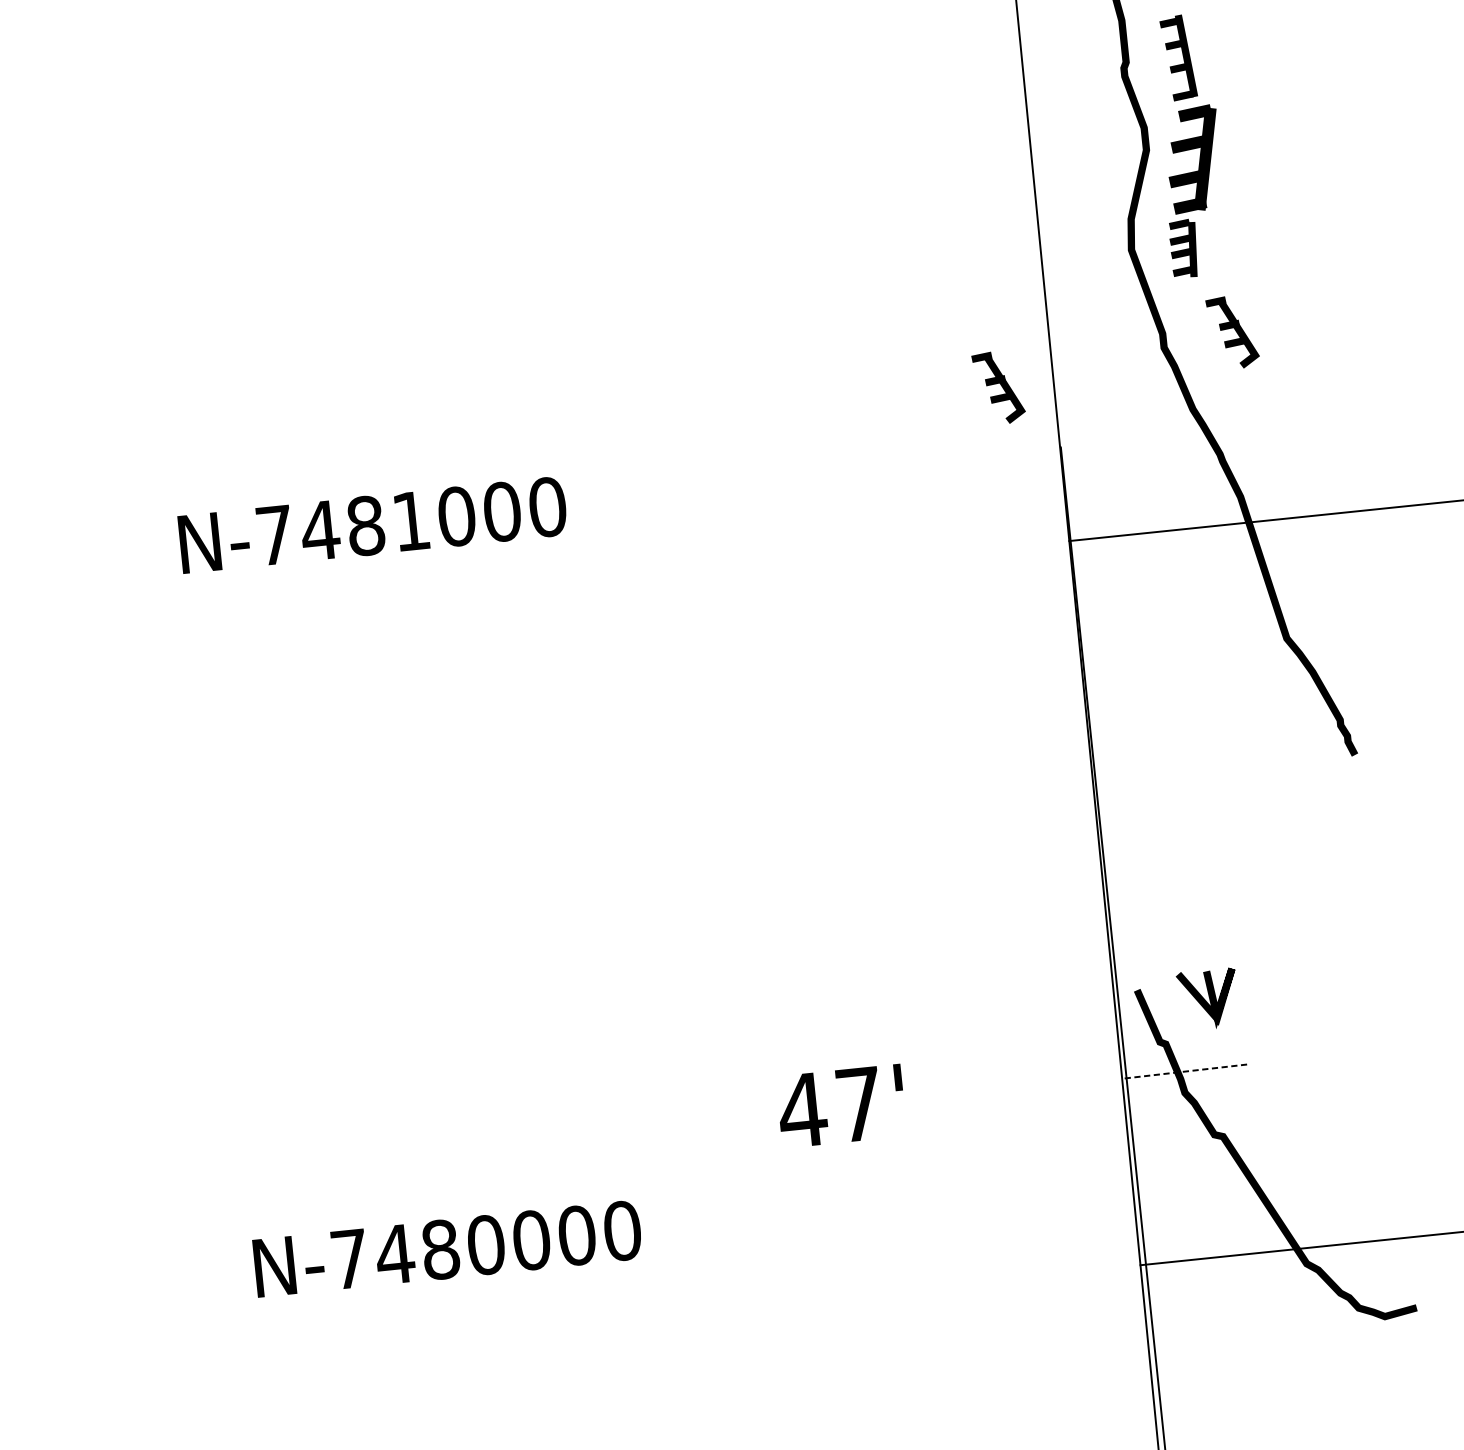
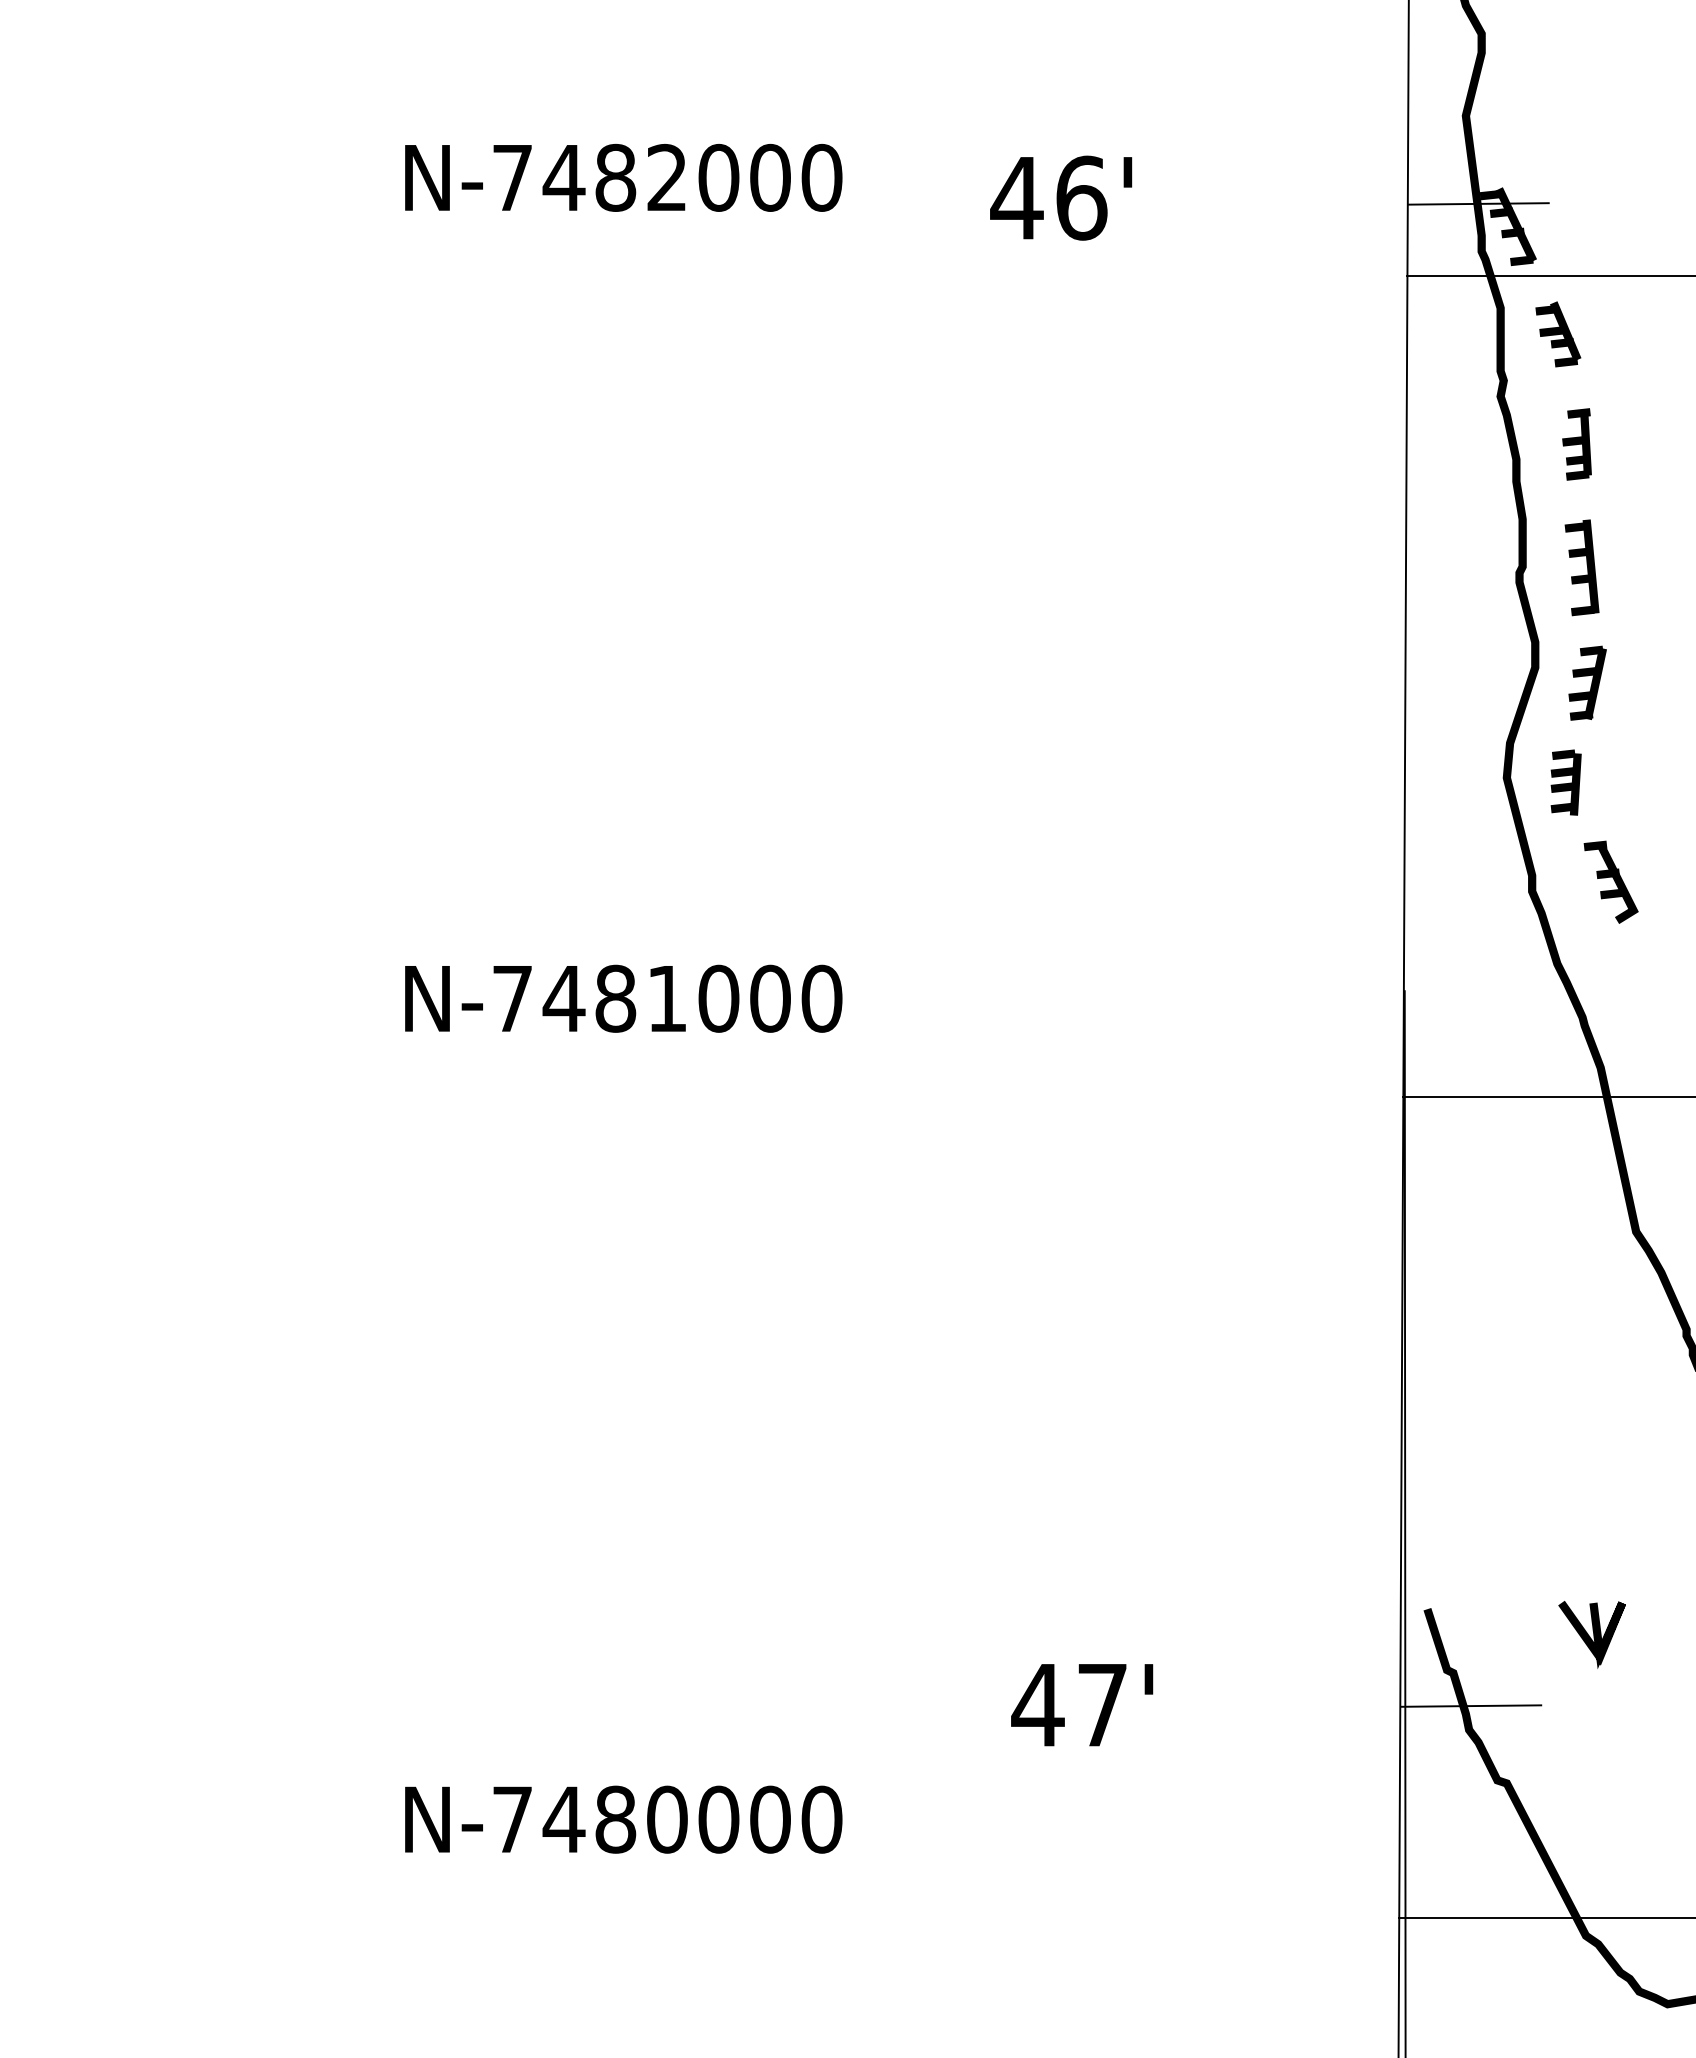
part: (1193, 158) -> (1587, 682), size x0.62
part: (998, 387) -> (1341, 916), removed
line: (1209, 999) -> (1593, 1634), moved
line: (1184, 1071) -> (1471, 1706), dashed -> solid

